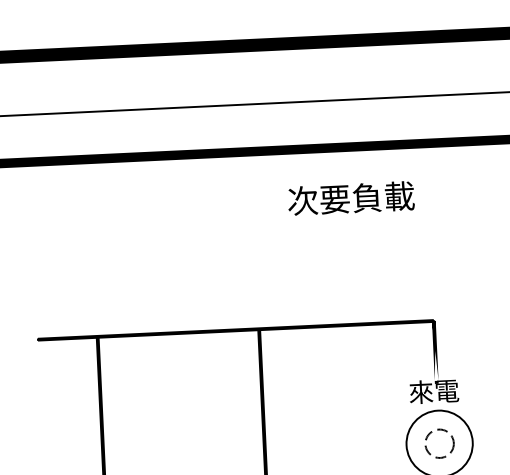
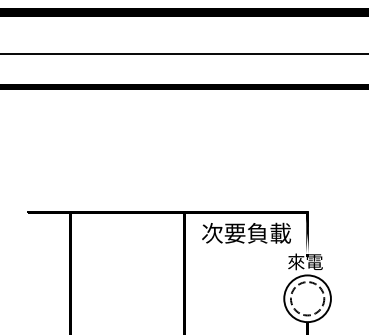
text: (351, 197) -> (246, 232), moved
circle: (439, 443) -> (307, 298), size x1.67

